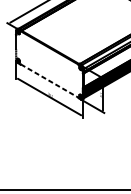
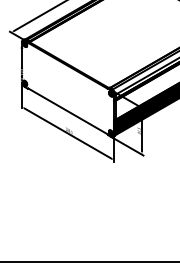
line: (49, 81) -> (68, 111), dashed -> solid

